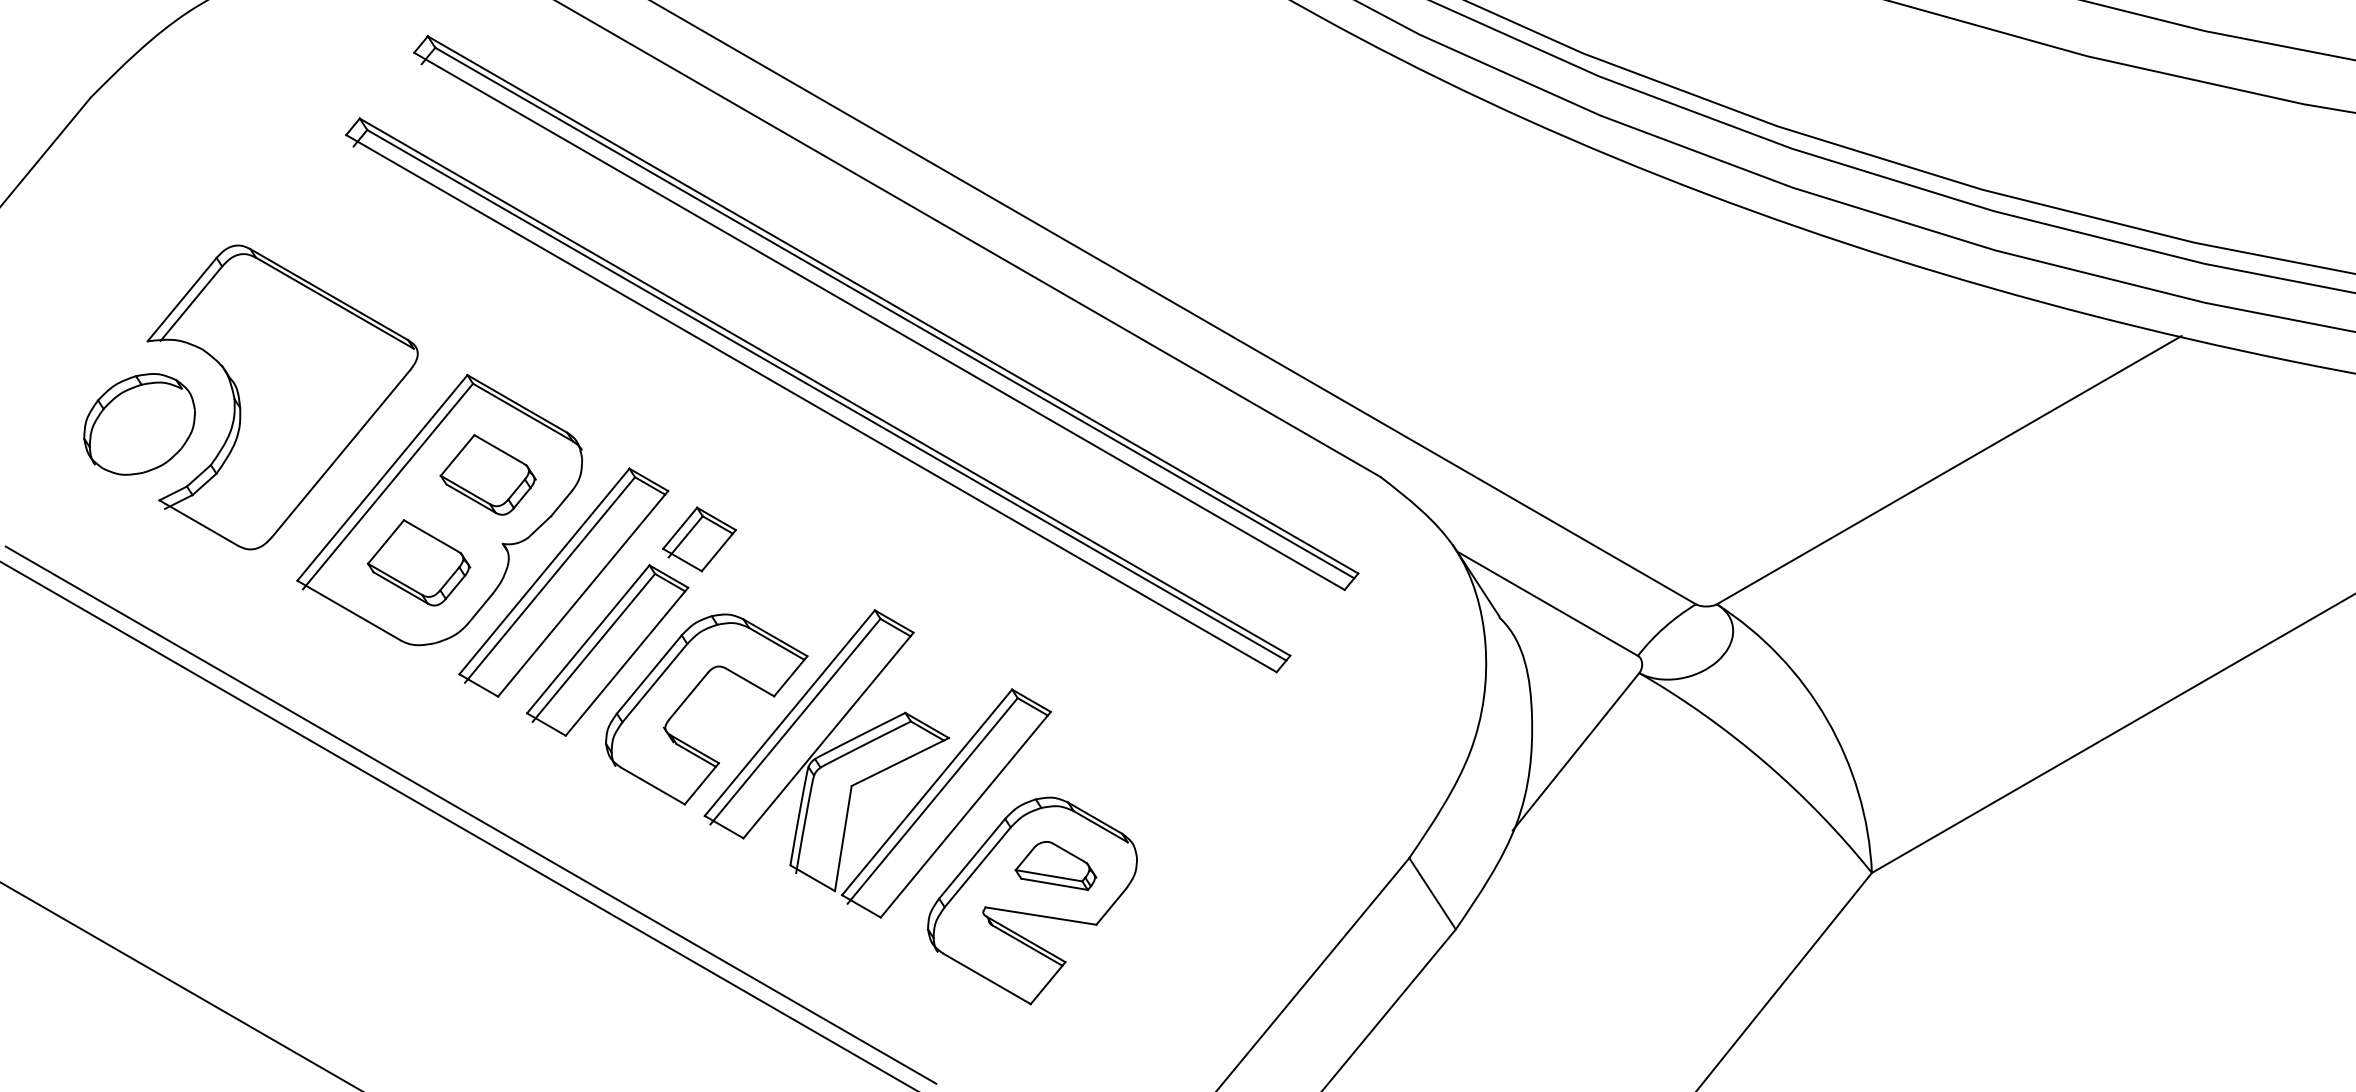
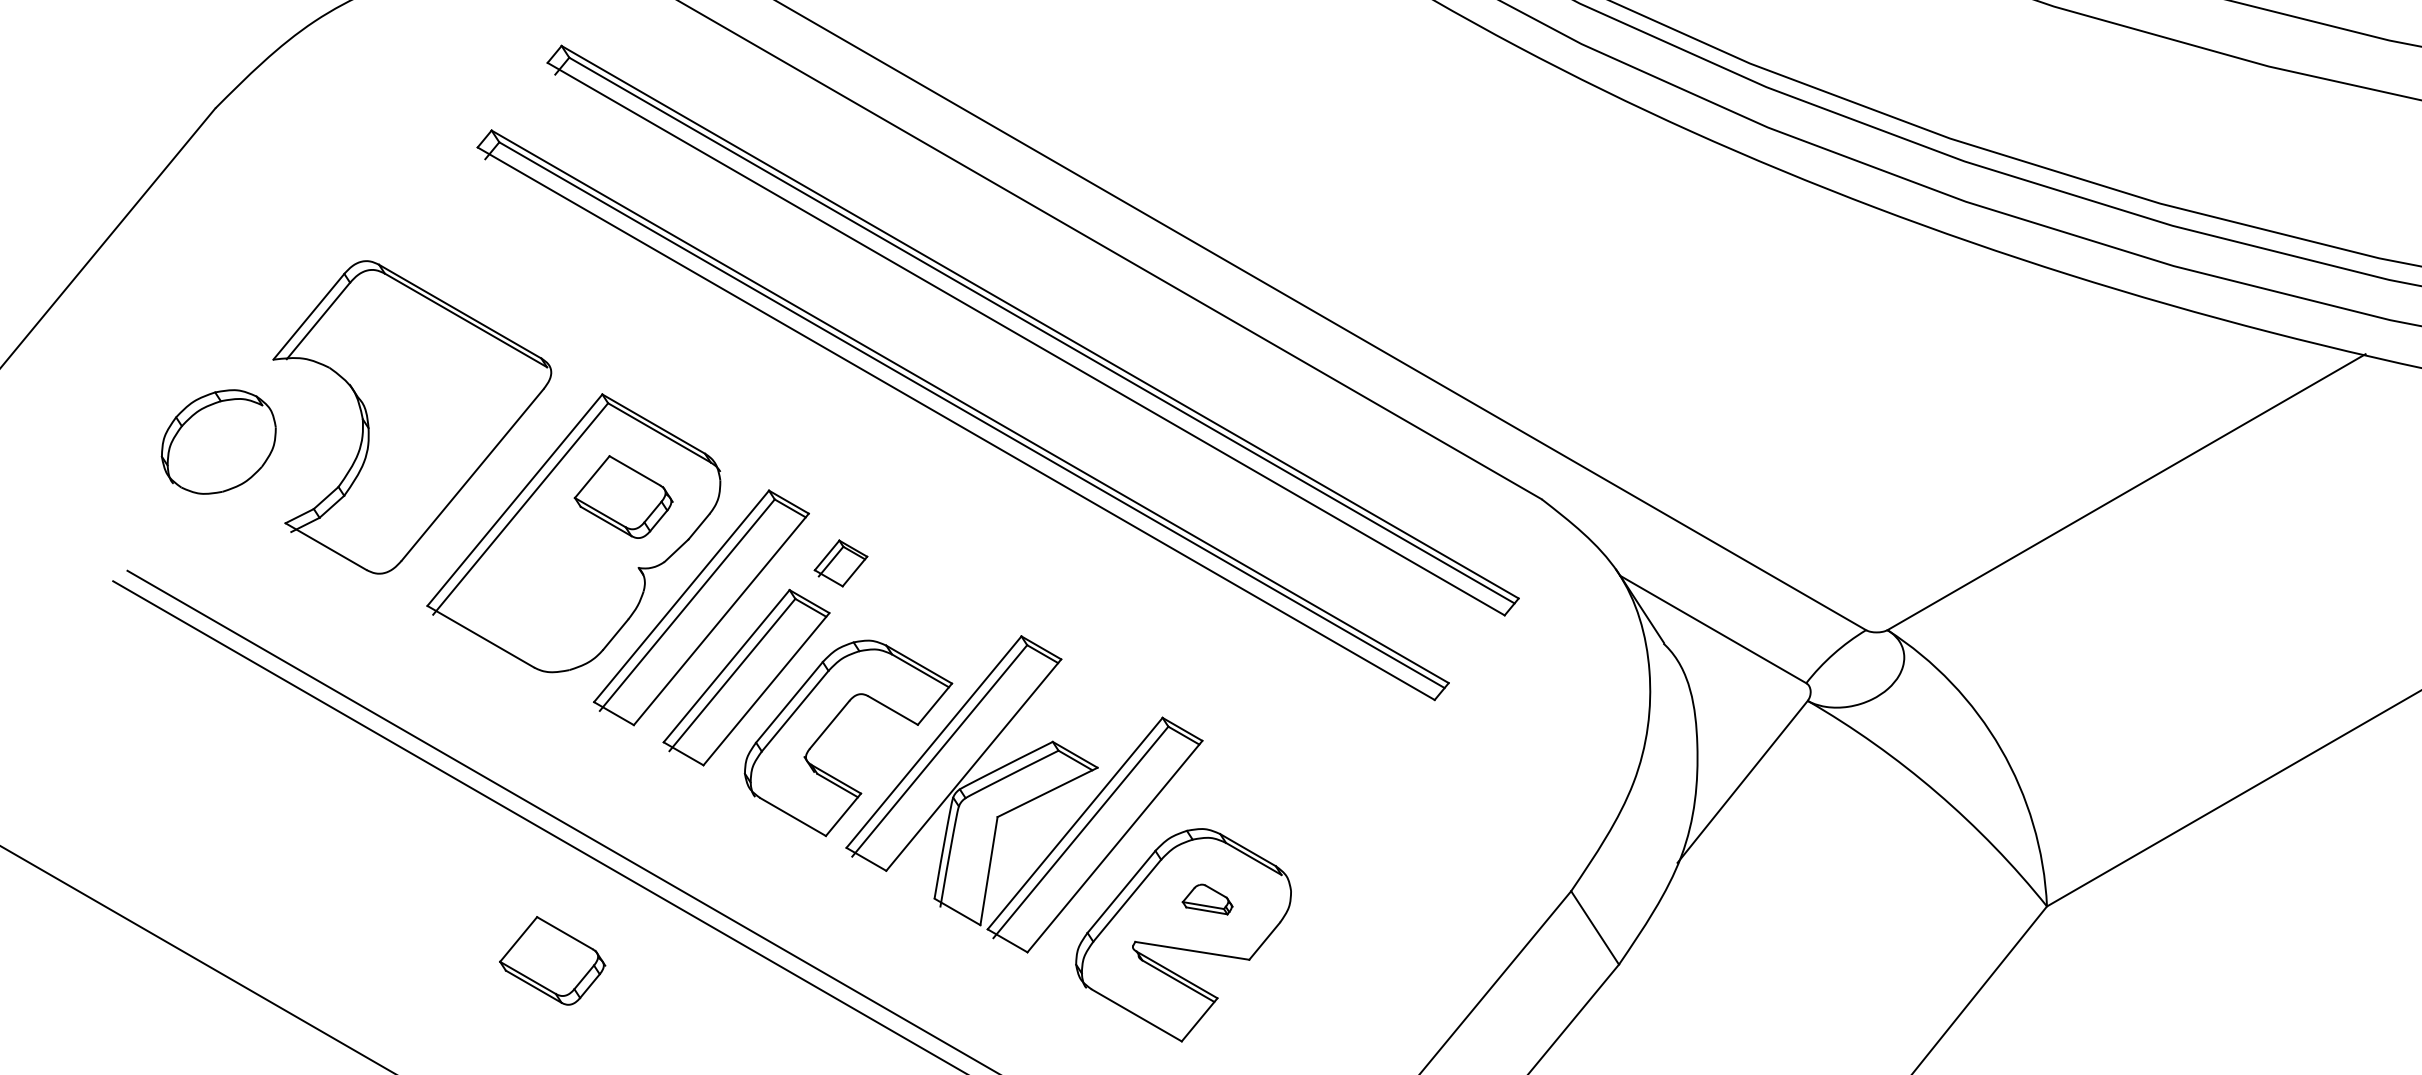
part: (139, 424) -> (218, 442), moved
part: (699, 539) -> (841, 563), size x0.7
part: (418, 562) -> (552, 960), moved
part: (1055, 866) -> (1207, 899), size x0.6

